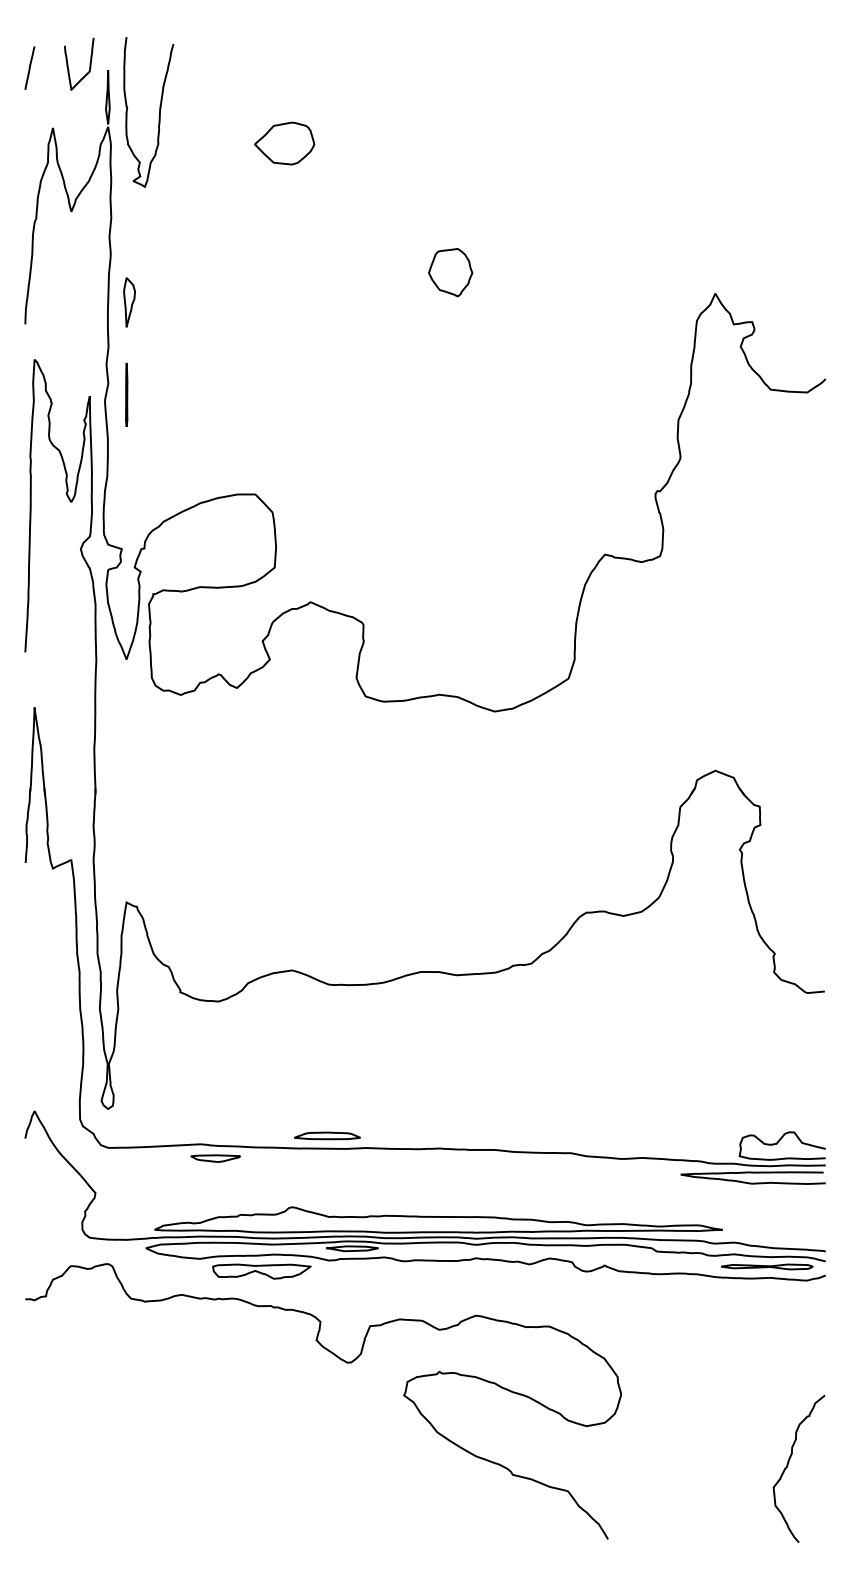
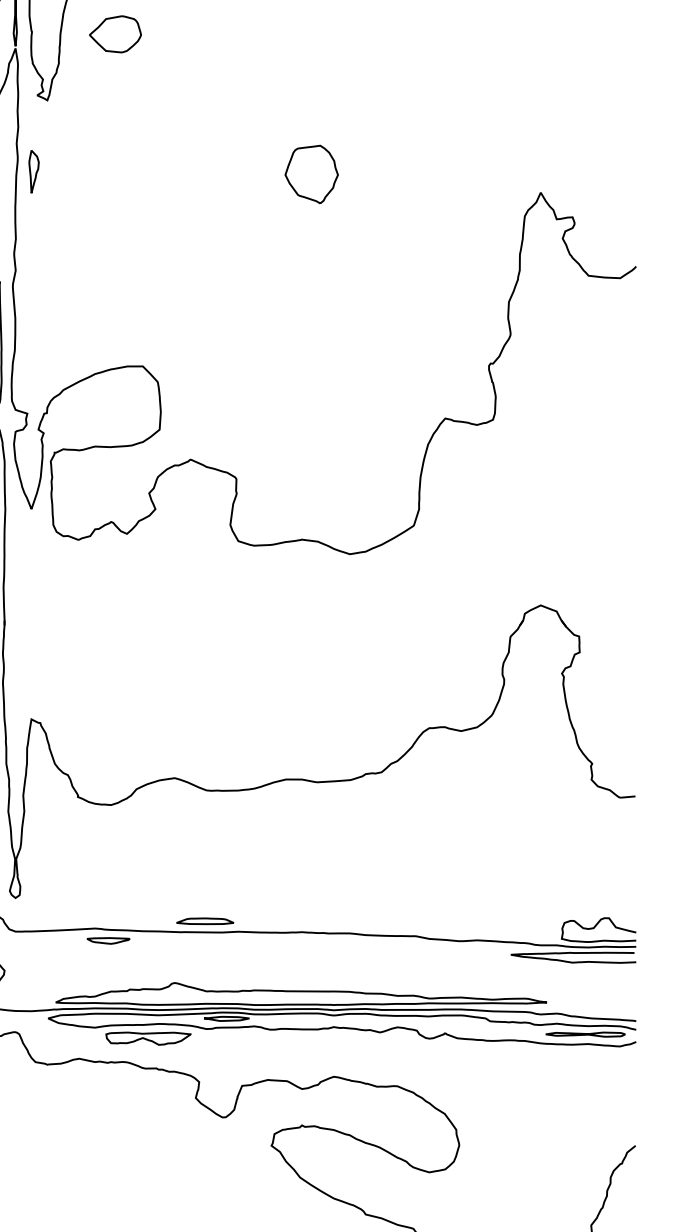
part: (284, 143) -> (115, 34), moved
part: (450, 272) -> (311, 174), size x1.4
part: (129, 302) -> (34, 171), moved
line: (126, 394) -> (31, 279), removed

